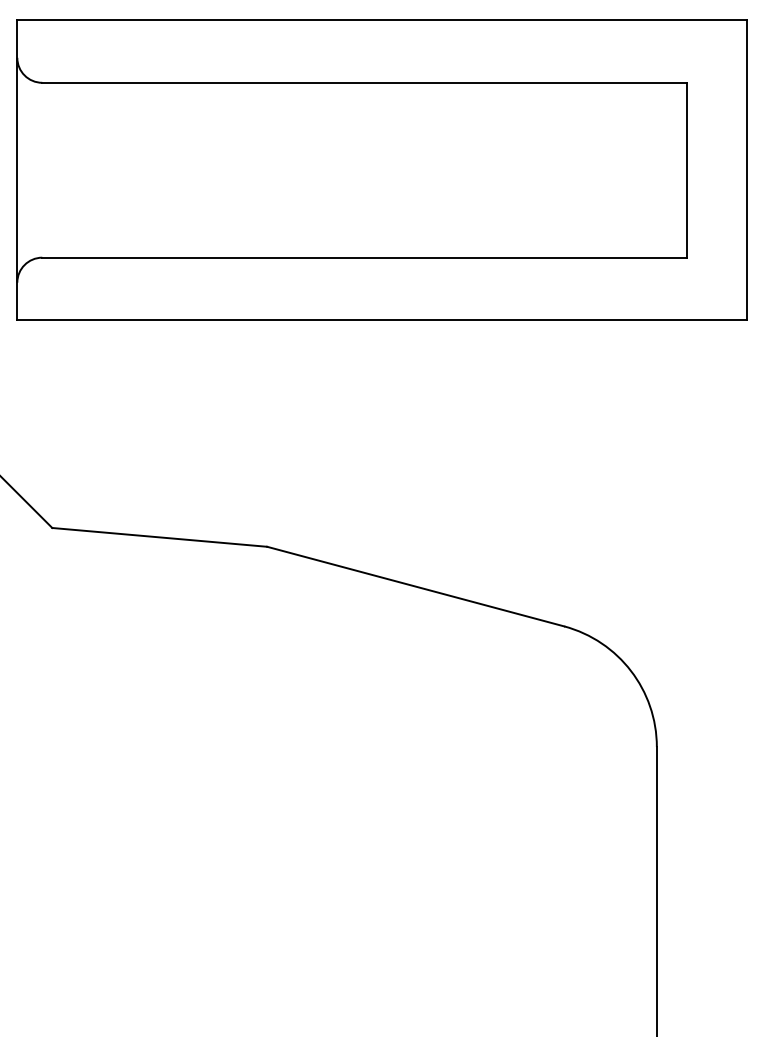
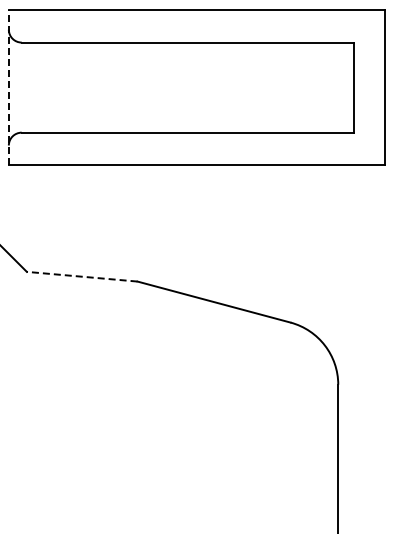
line: (16, 170) -> (8, 87), solid -> dashed
line: (160, 536) -> (82, 276), solid -> dashed

